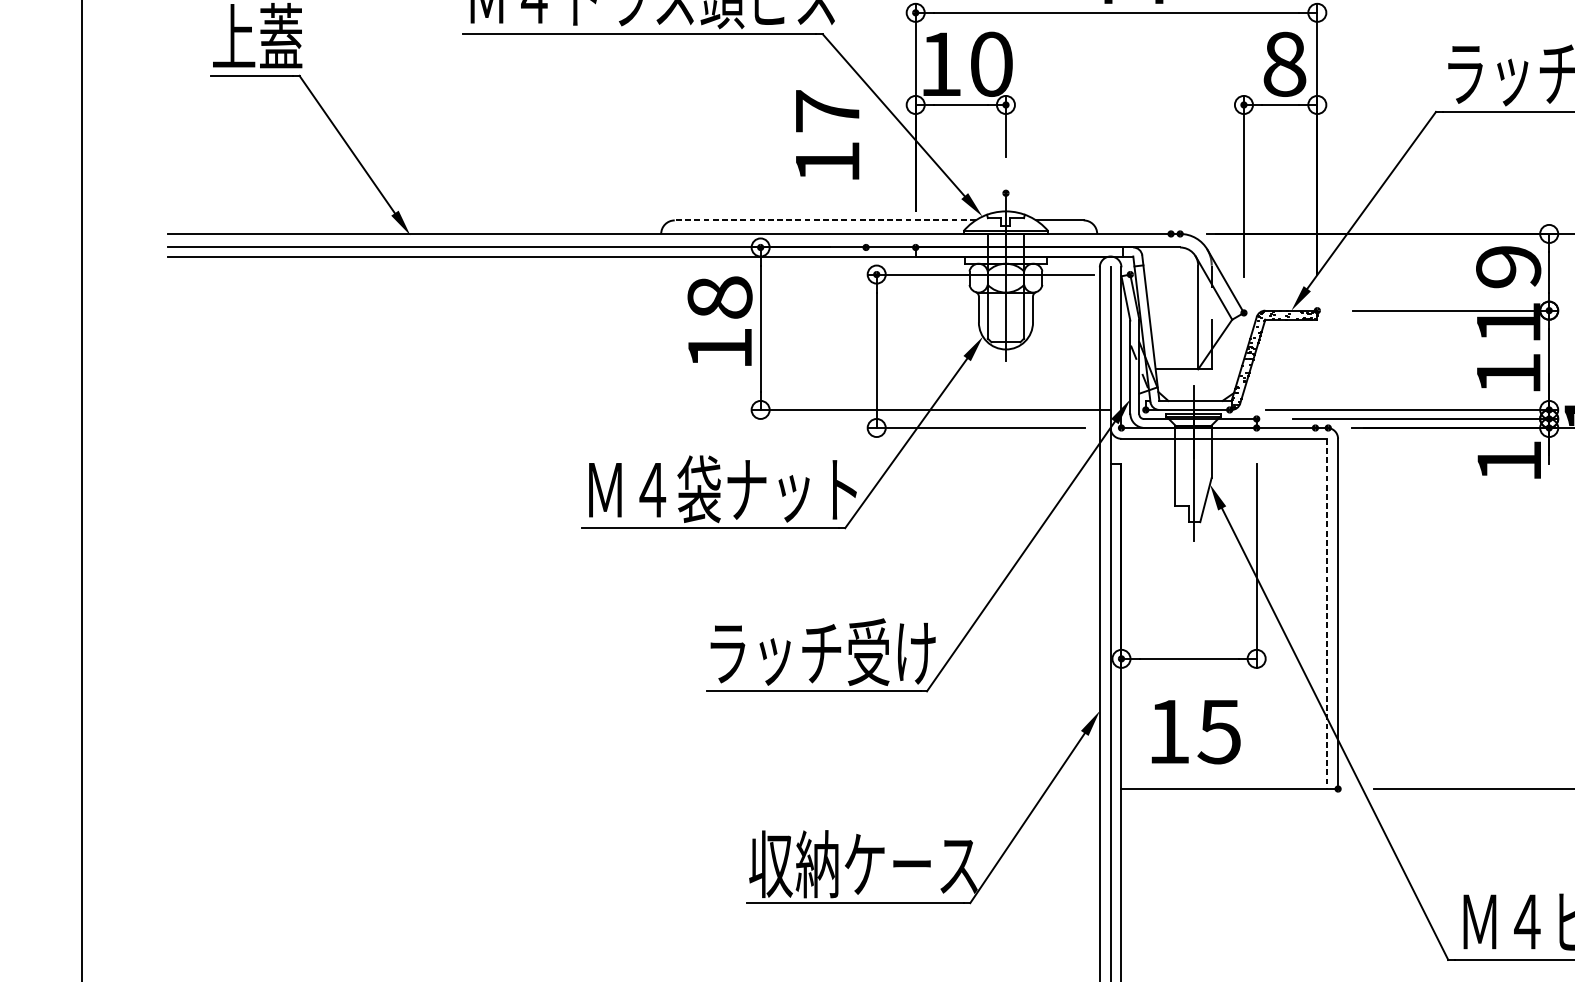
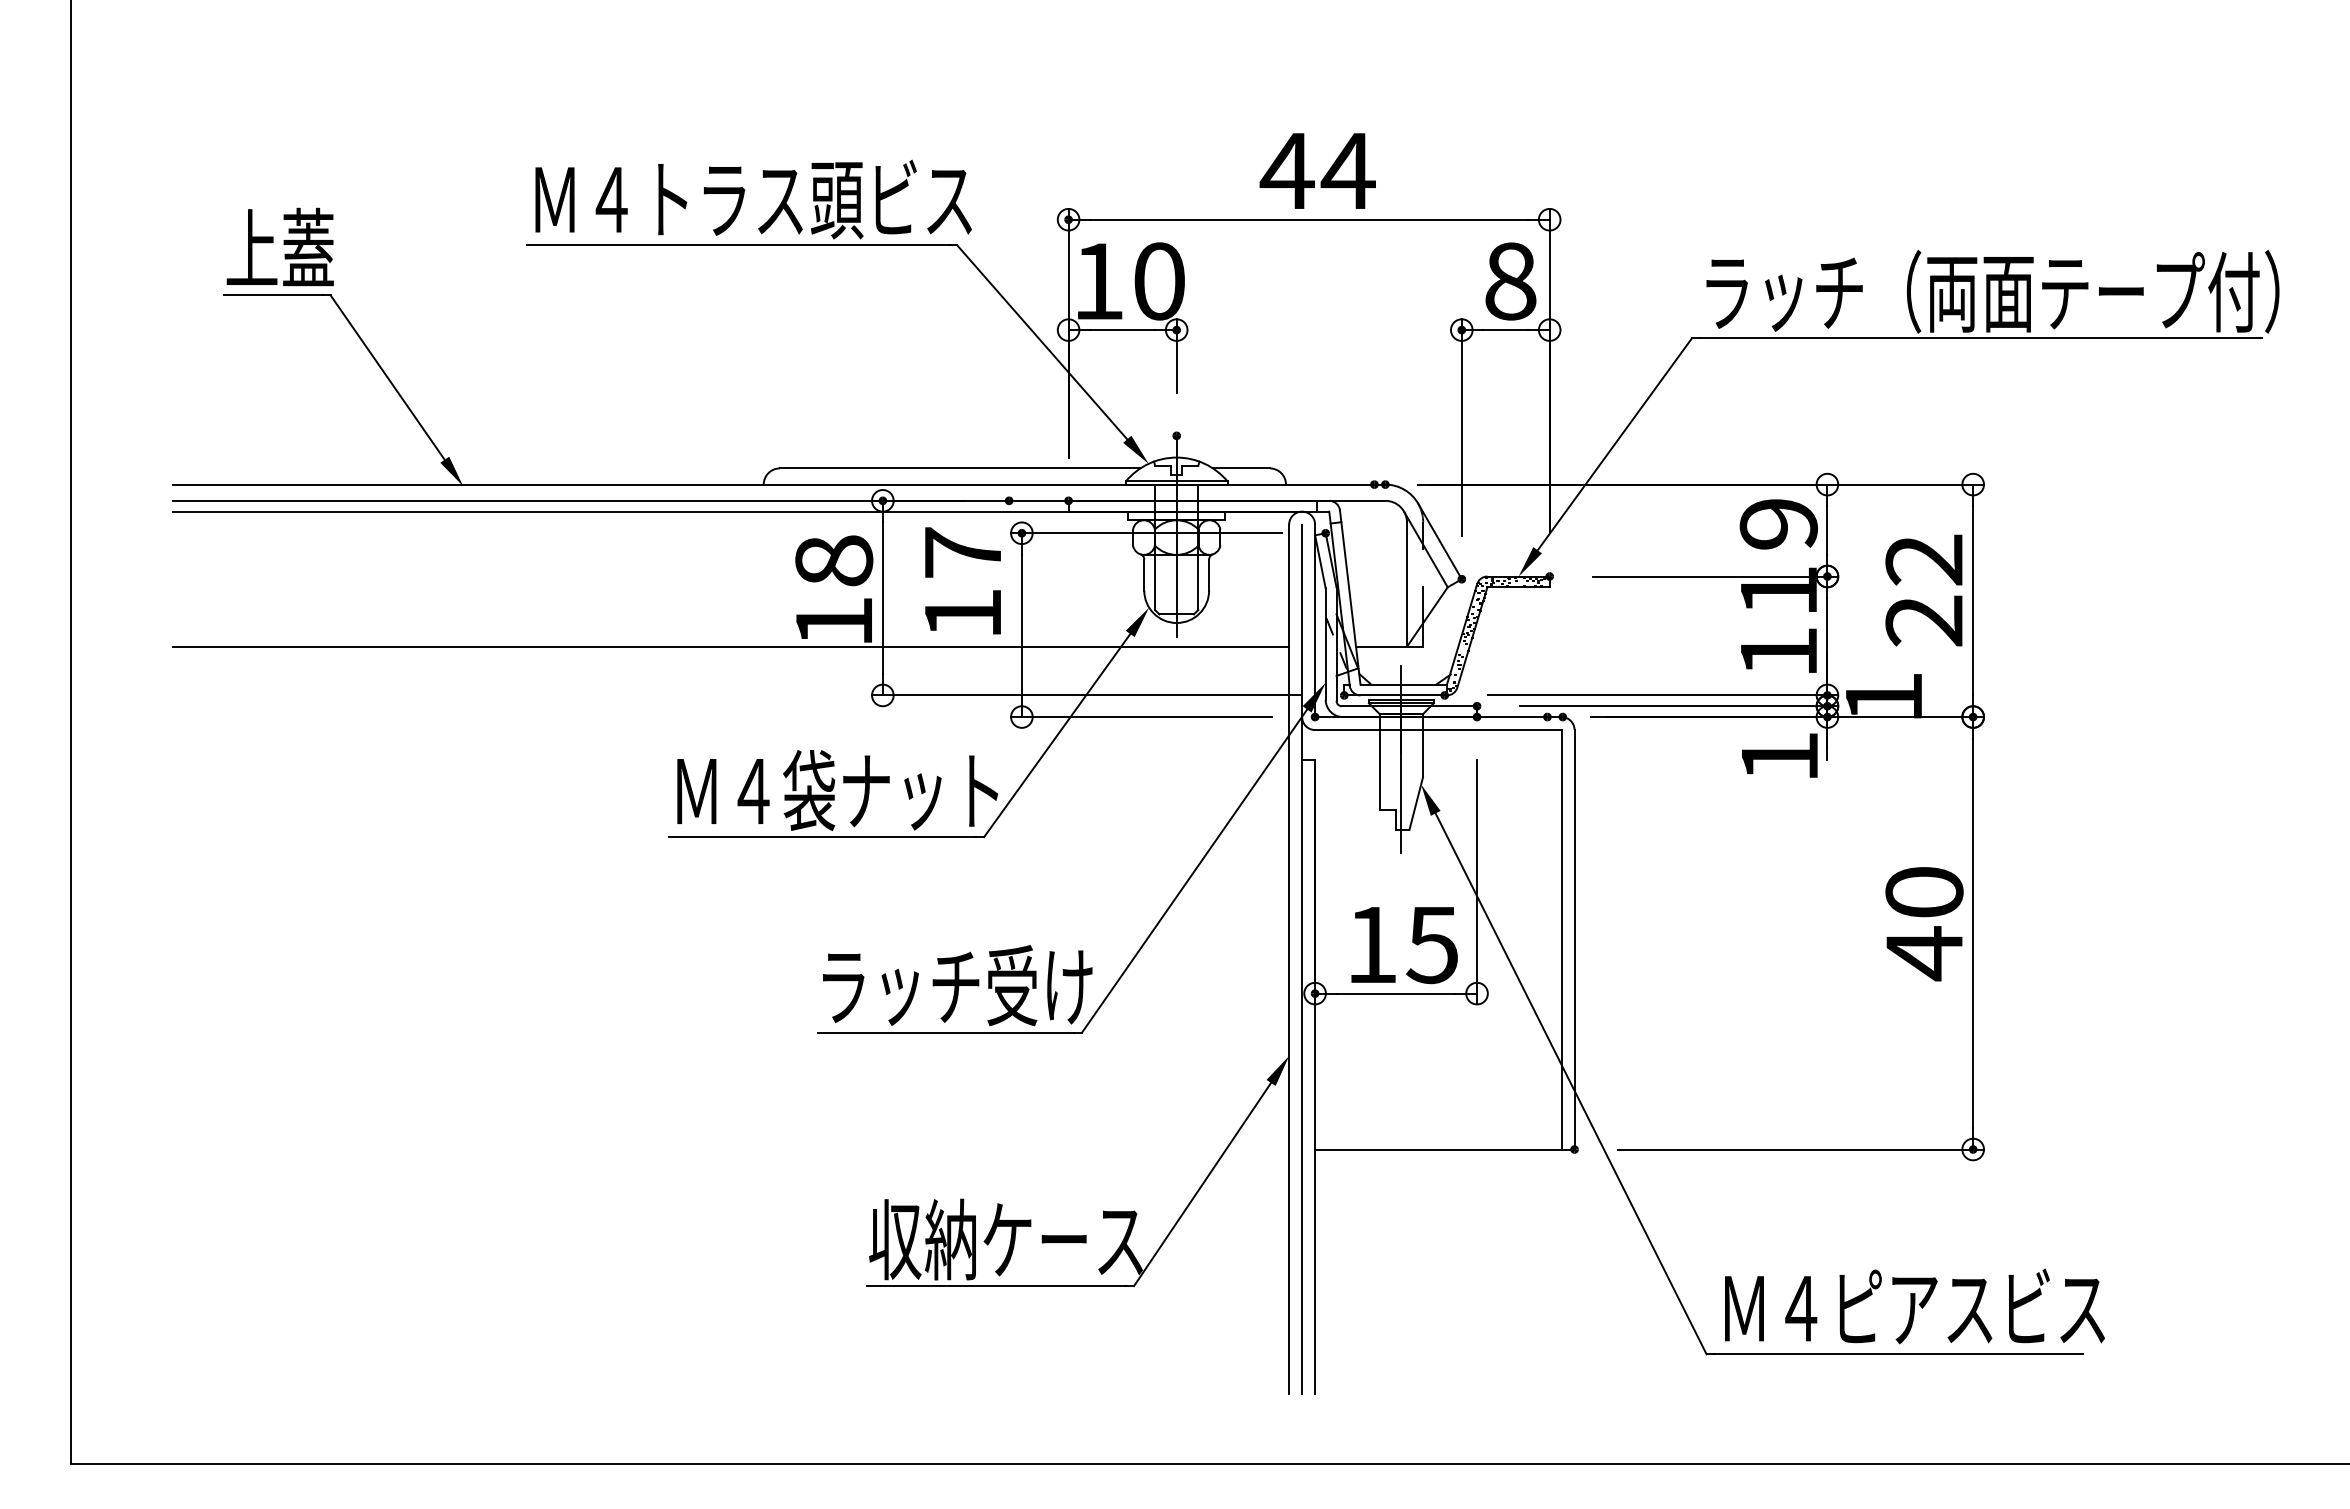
text: (827, 134) -> (962, 580), moved
line: (824, 220) -> (959, 468), dashed -> solid
line: (634, 369) -> (731, 646), added
line: (1327, 613) -> (1561, 939), dashed -> solid
text: (1196, 732) -> (1404, 945), moved

